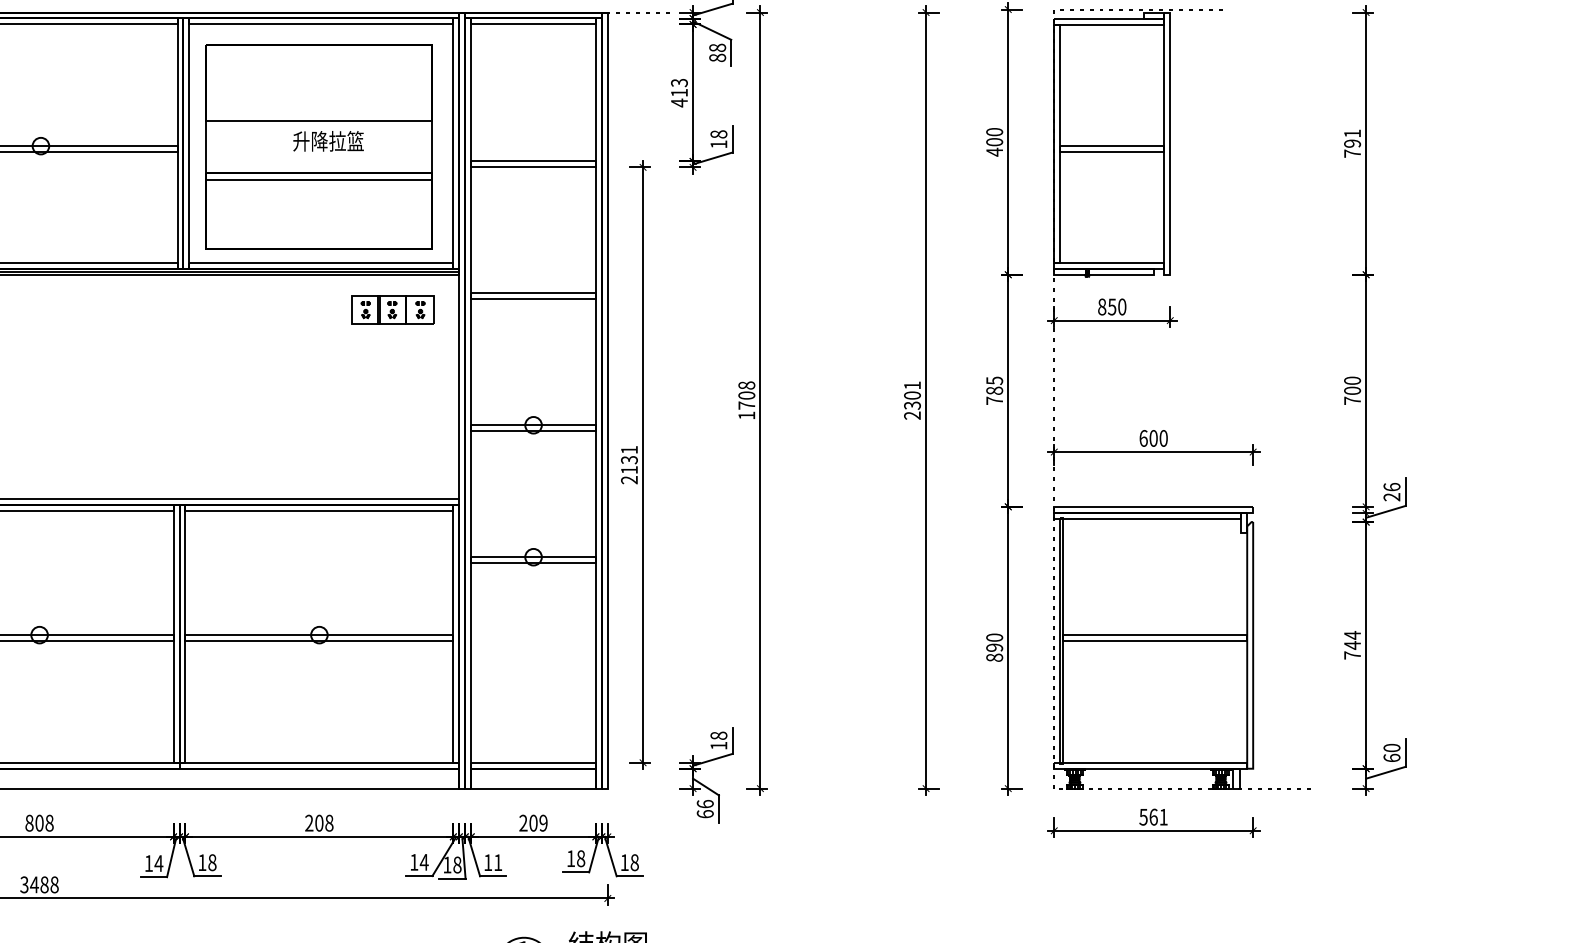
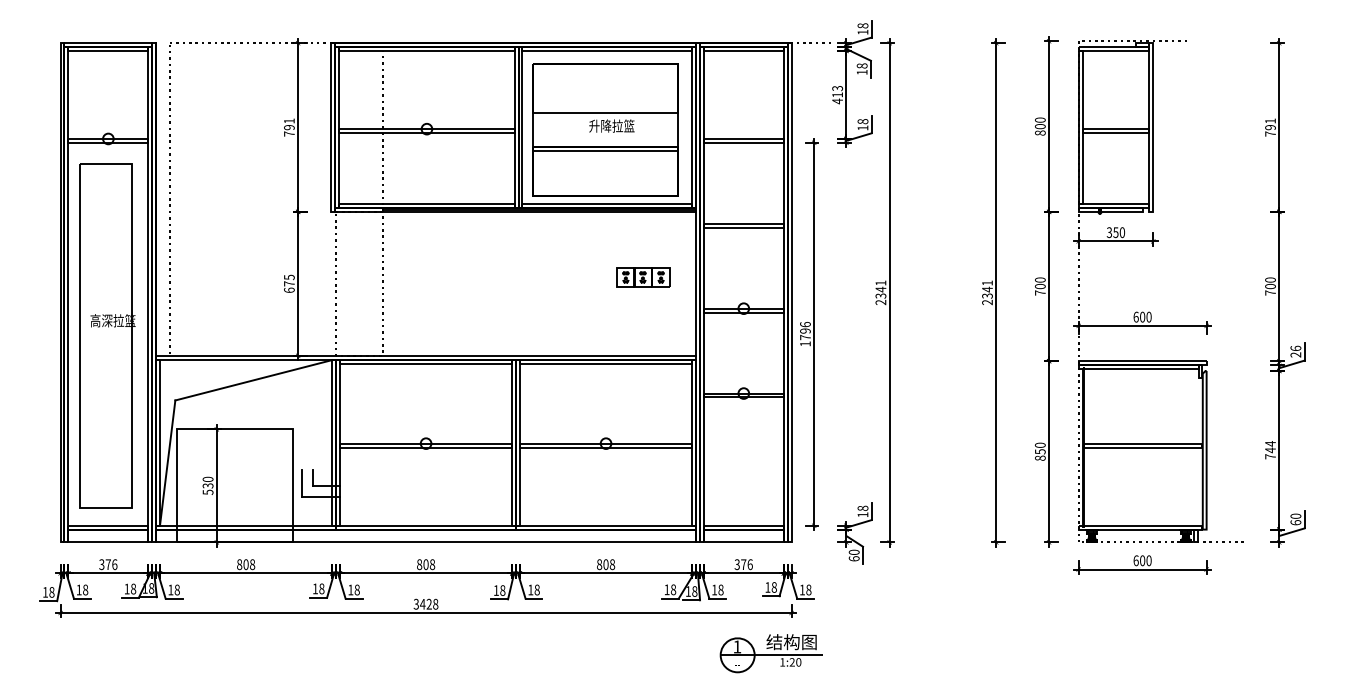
text: (716, 58) -> (861, 72), 88 -> 18
text: (994, 151) -> (1040, 132), 400 -> 800
text: (1102, 306) -> (1109, 232), 850 -> 350
part: (393, 309) -> (643, 277), moved
text: (994, 386) -> (1040, 283), 785 -> 700
text: (912, 395) -> (987, 289), 2301 -> 2341
text: (746, 400) -> (880, 292), 1708 -> 2341
text: (629, 463) -> (805, 333), 2131 -> 1796
text: (994, 647) -> (1040, 451), 890 -> 850
text: (704, 802) -> (853, 551), 66 -> 60
text: (1153, 816) -> (1142, 560), 561 -> 600
text: (309, 822) -> (599, 564), 208 -> 808
text: (533, 822) -> (743, 564), 209 -> 376
text: (424, 861) -> (673, 589), 14 -> 18
text: (497, 861) -> (720, 589), 11 -> 18
text: (158, 863) -> (502, 590), 14 -> 18
text: (43, 885) -> (428, 604), 3488 -> 3428

